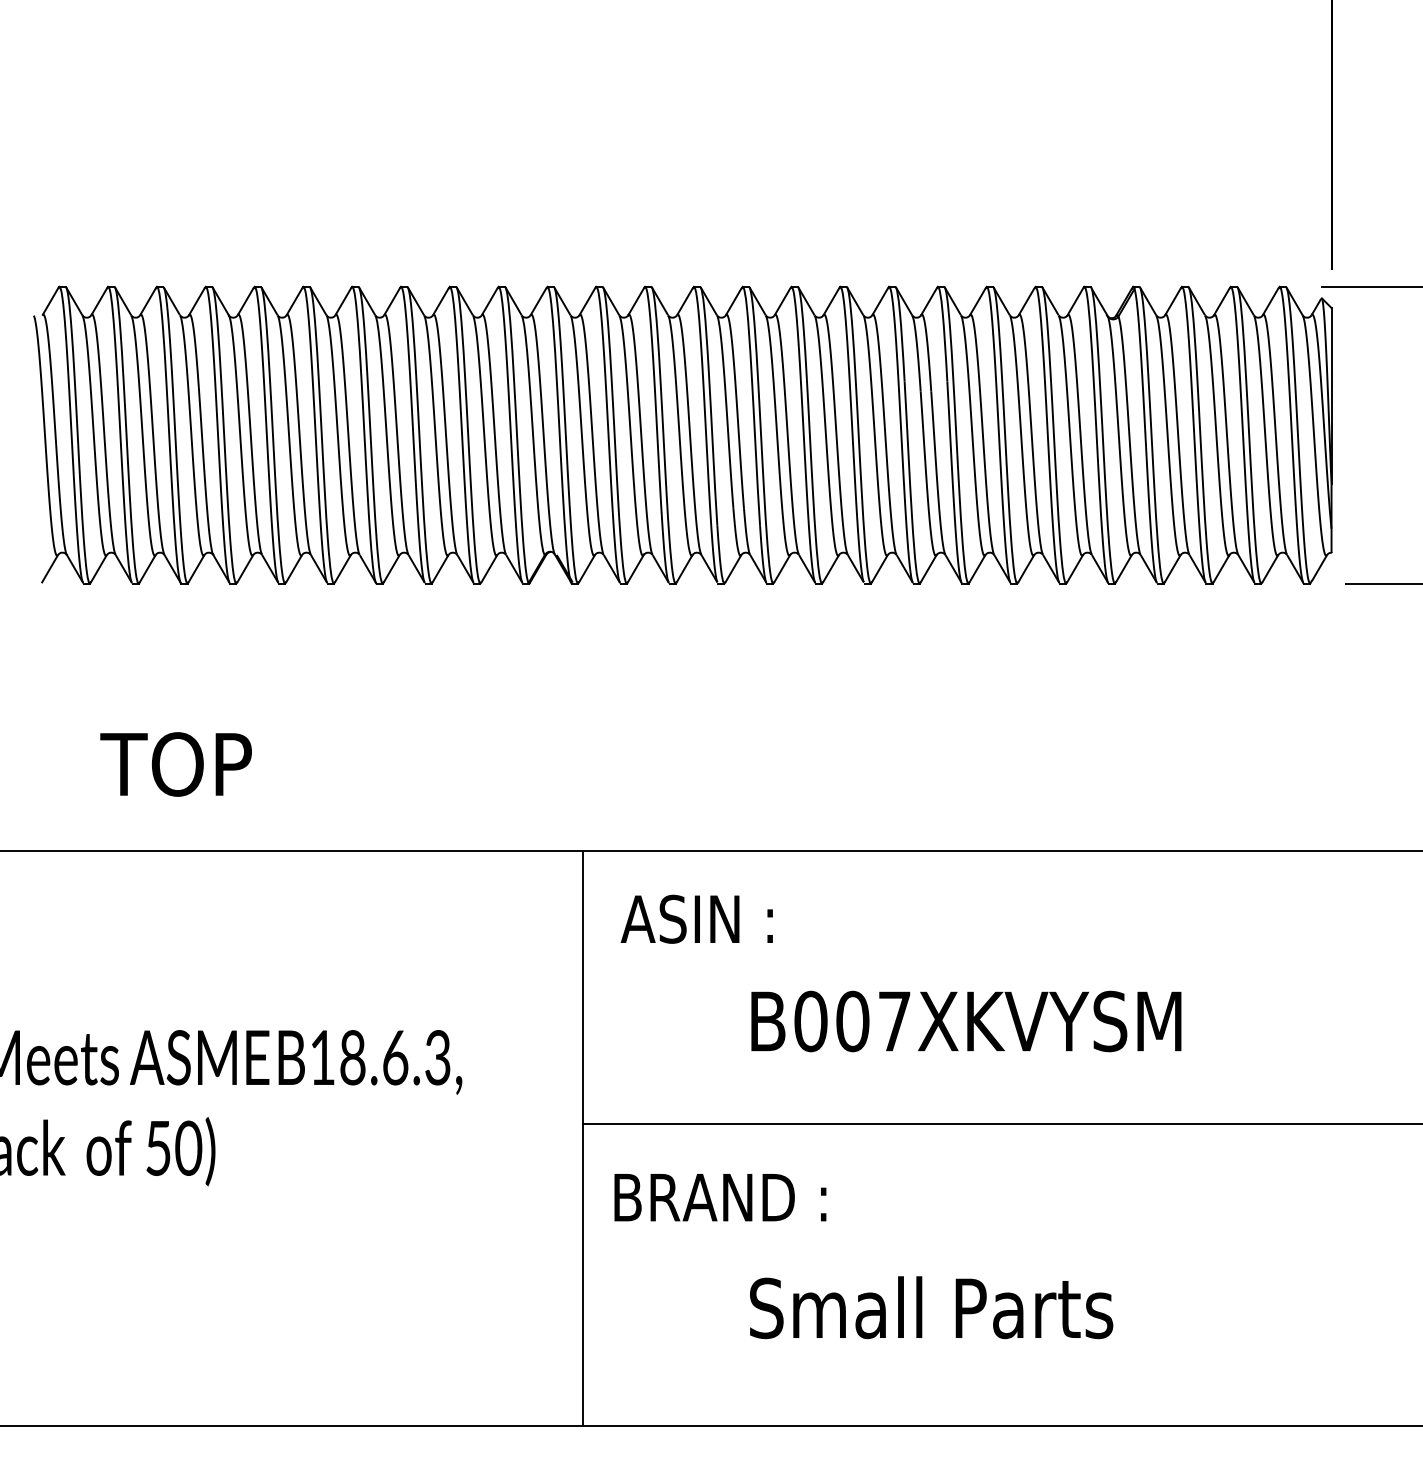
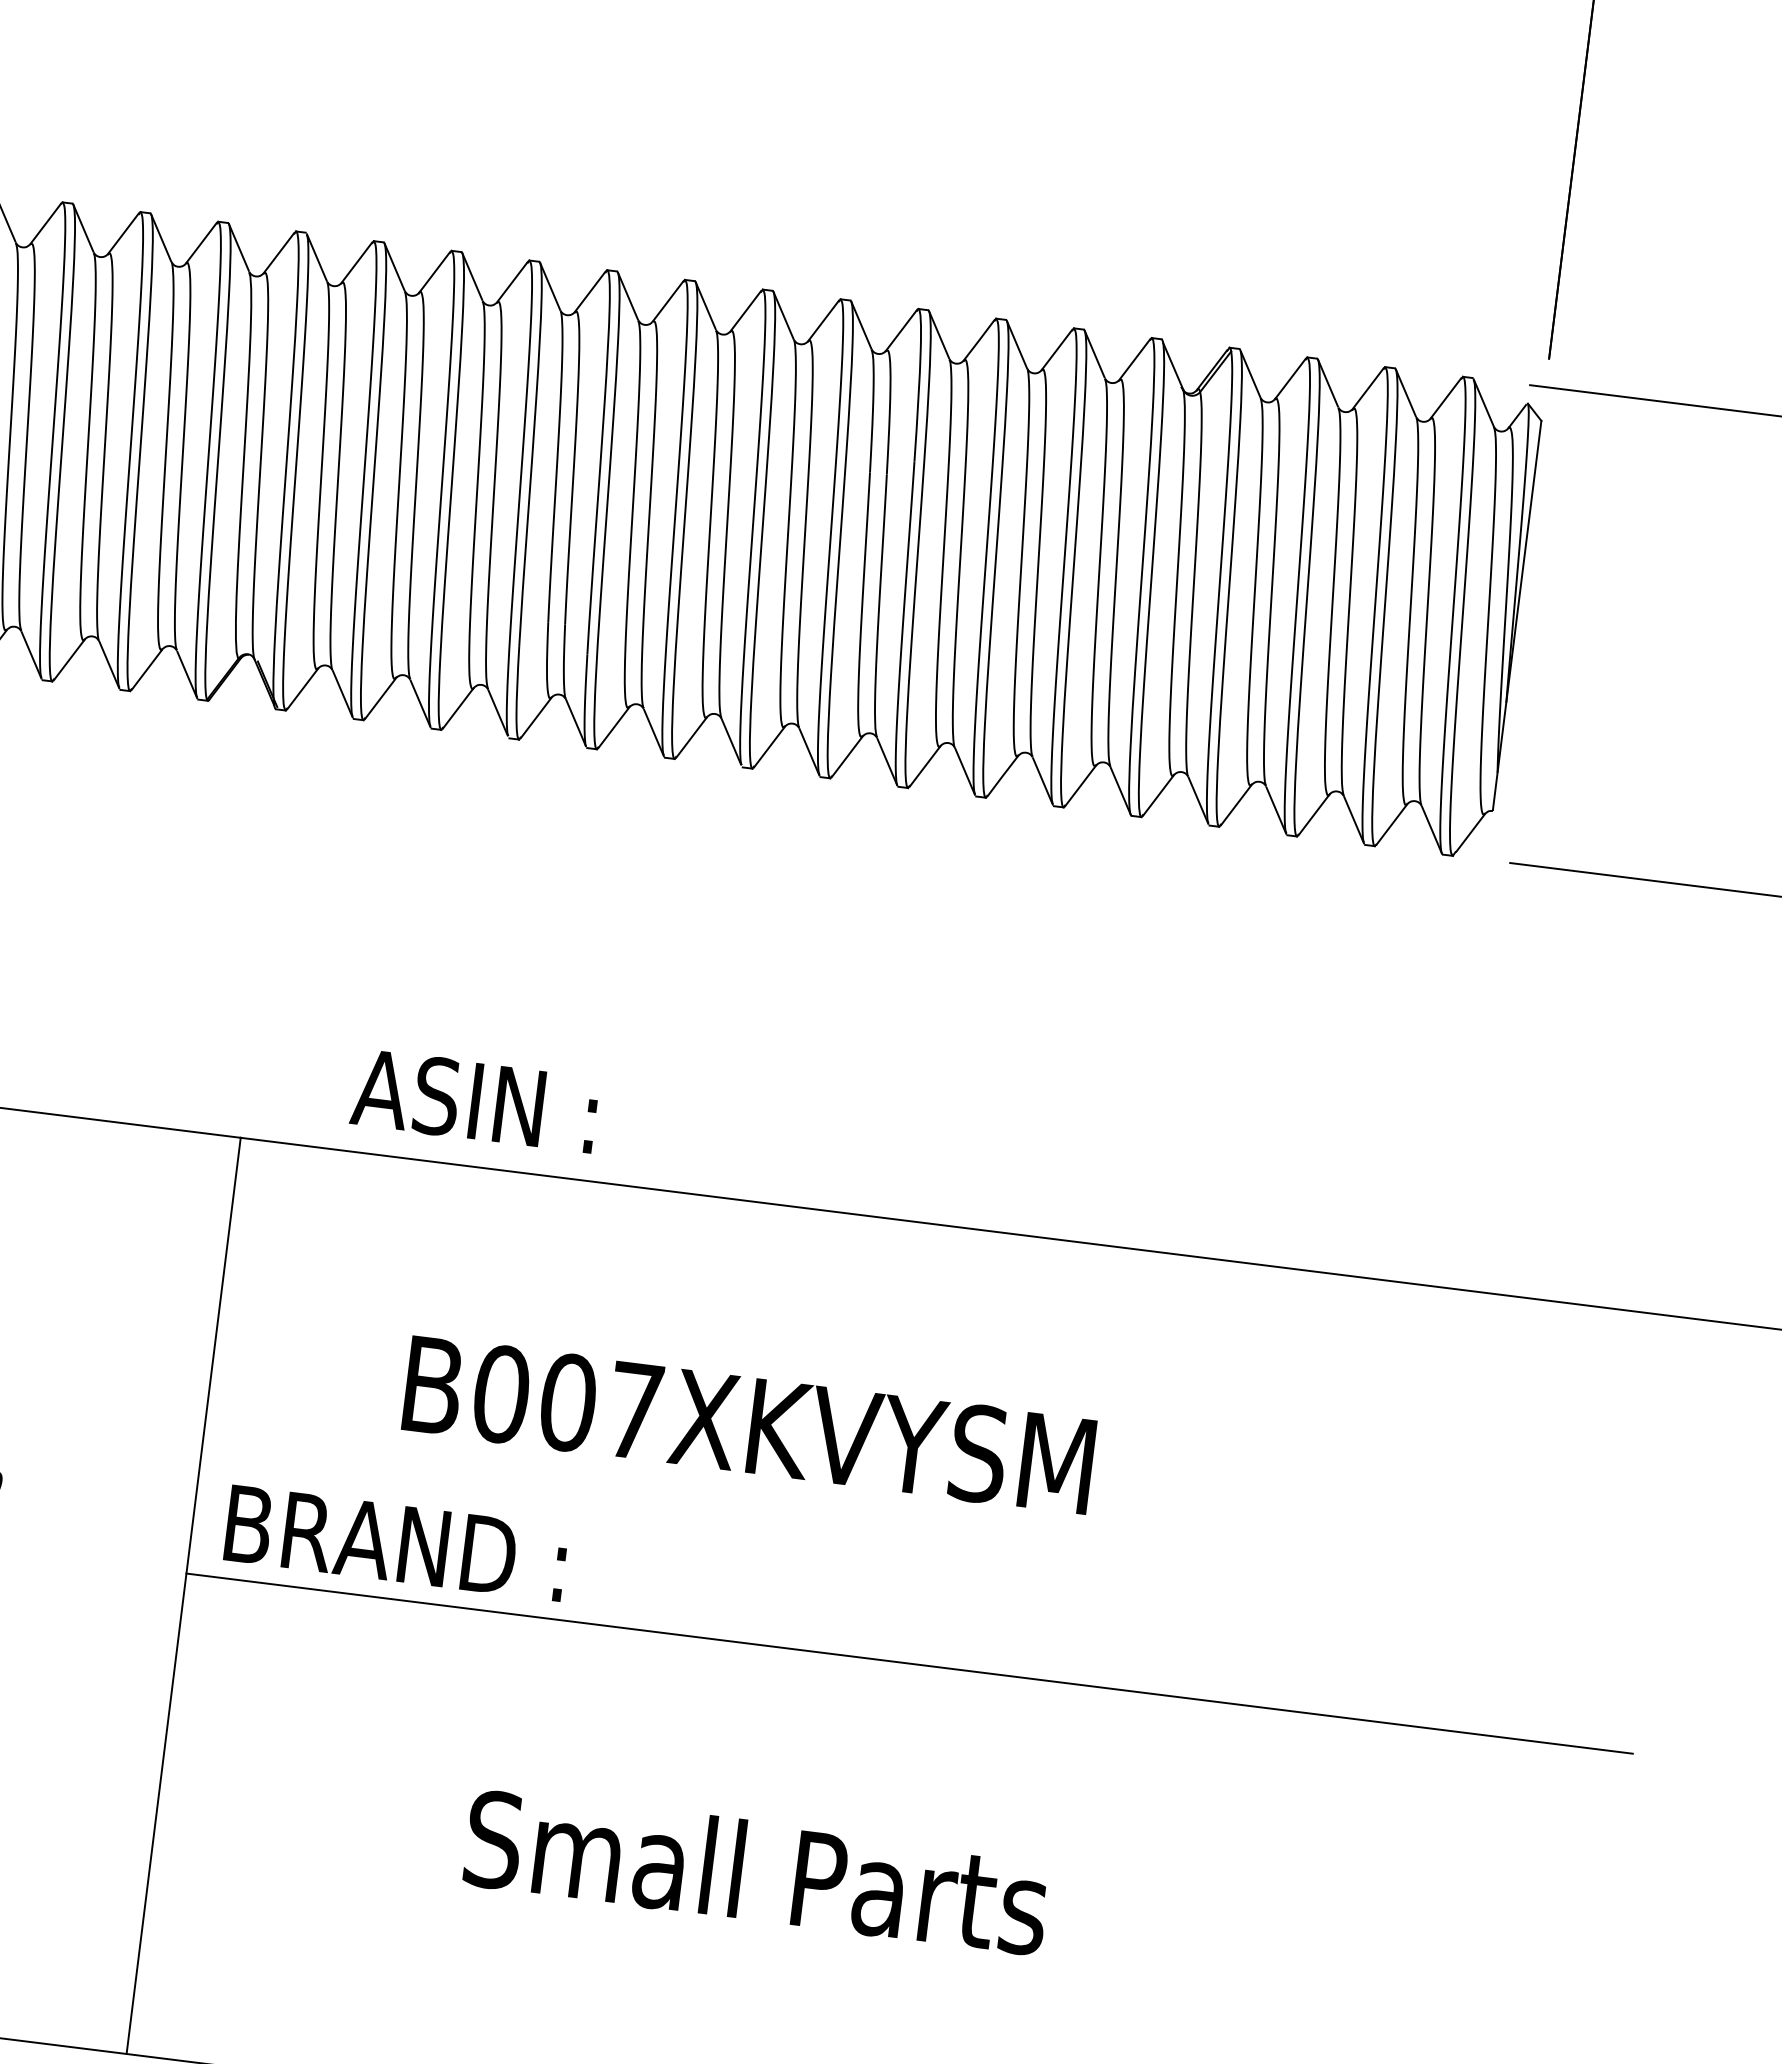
text: (696, 918) -> (474, 1099), moved
text: (966, 1021) -> (749, 1425), moved
text: (720, 1197) -> (396, 1543), moved
text: (931, 1307) -> (756, 1871), moved

